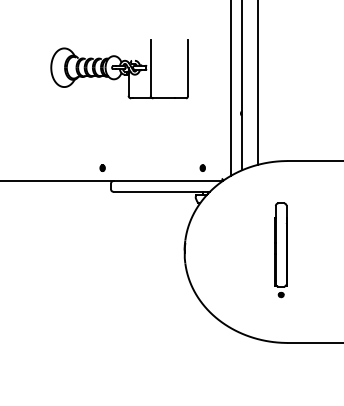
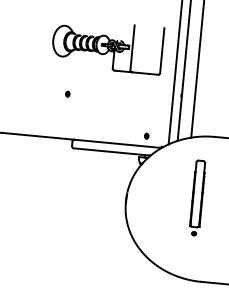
part: (119, 69) -> (107, 46), moved
part: (102, 167) -> (67, 93), moved
part: (280, 250) -> (196, 198), moved

